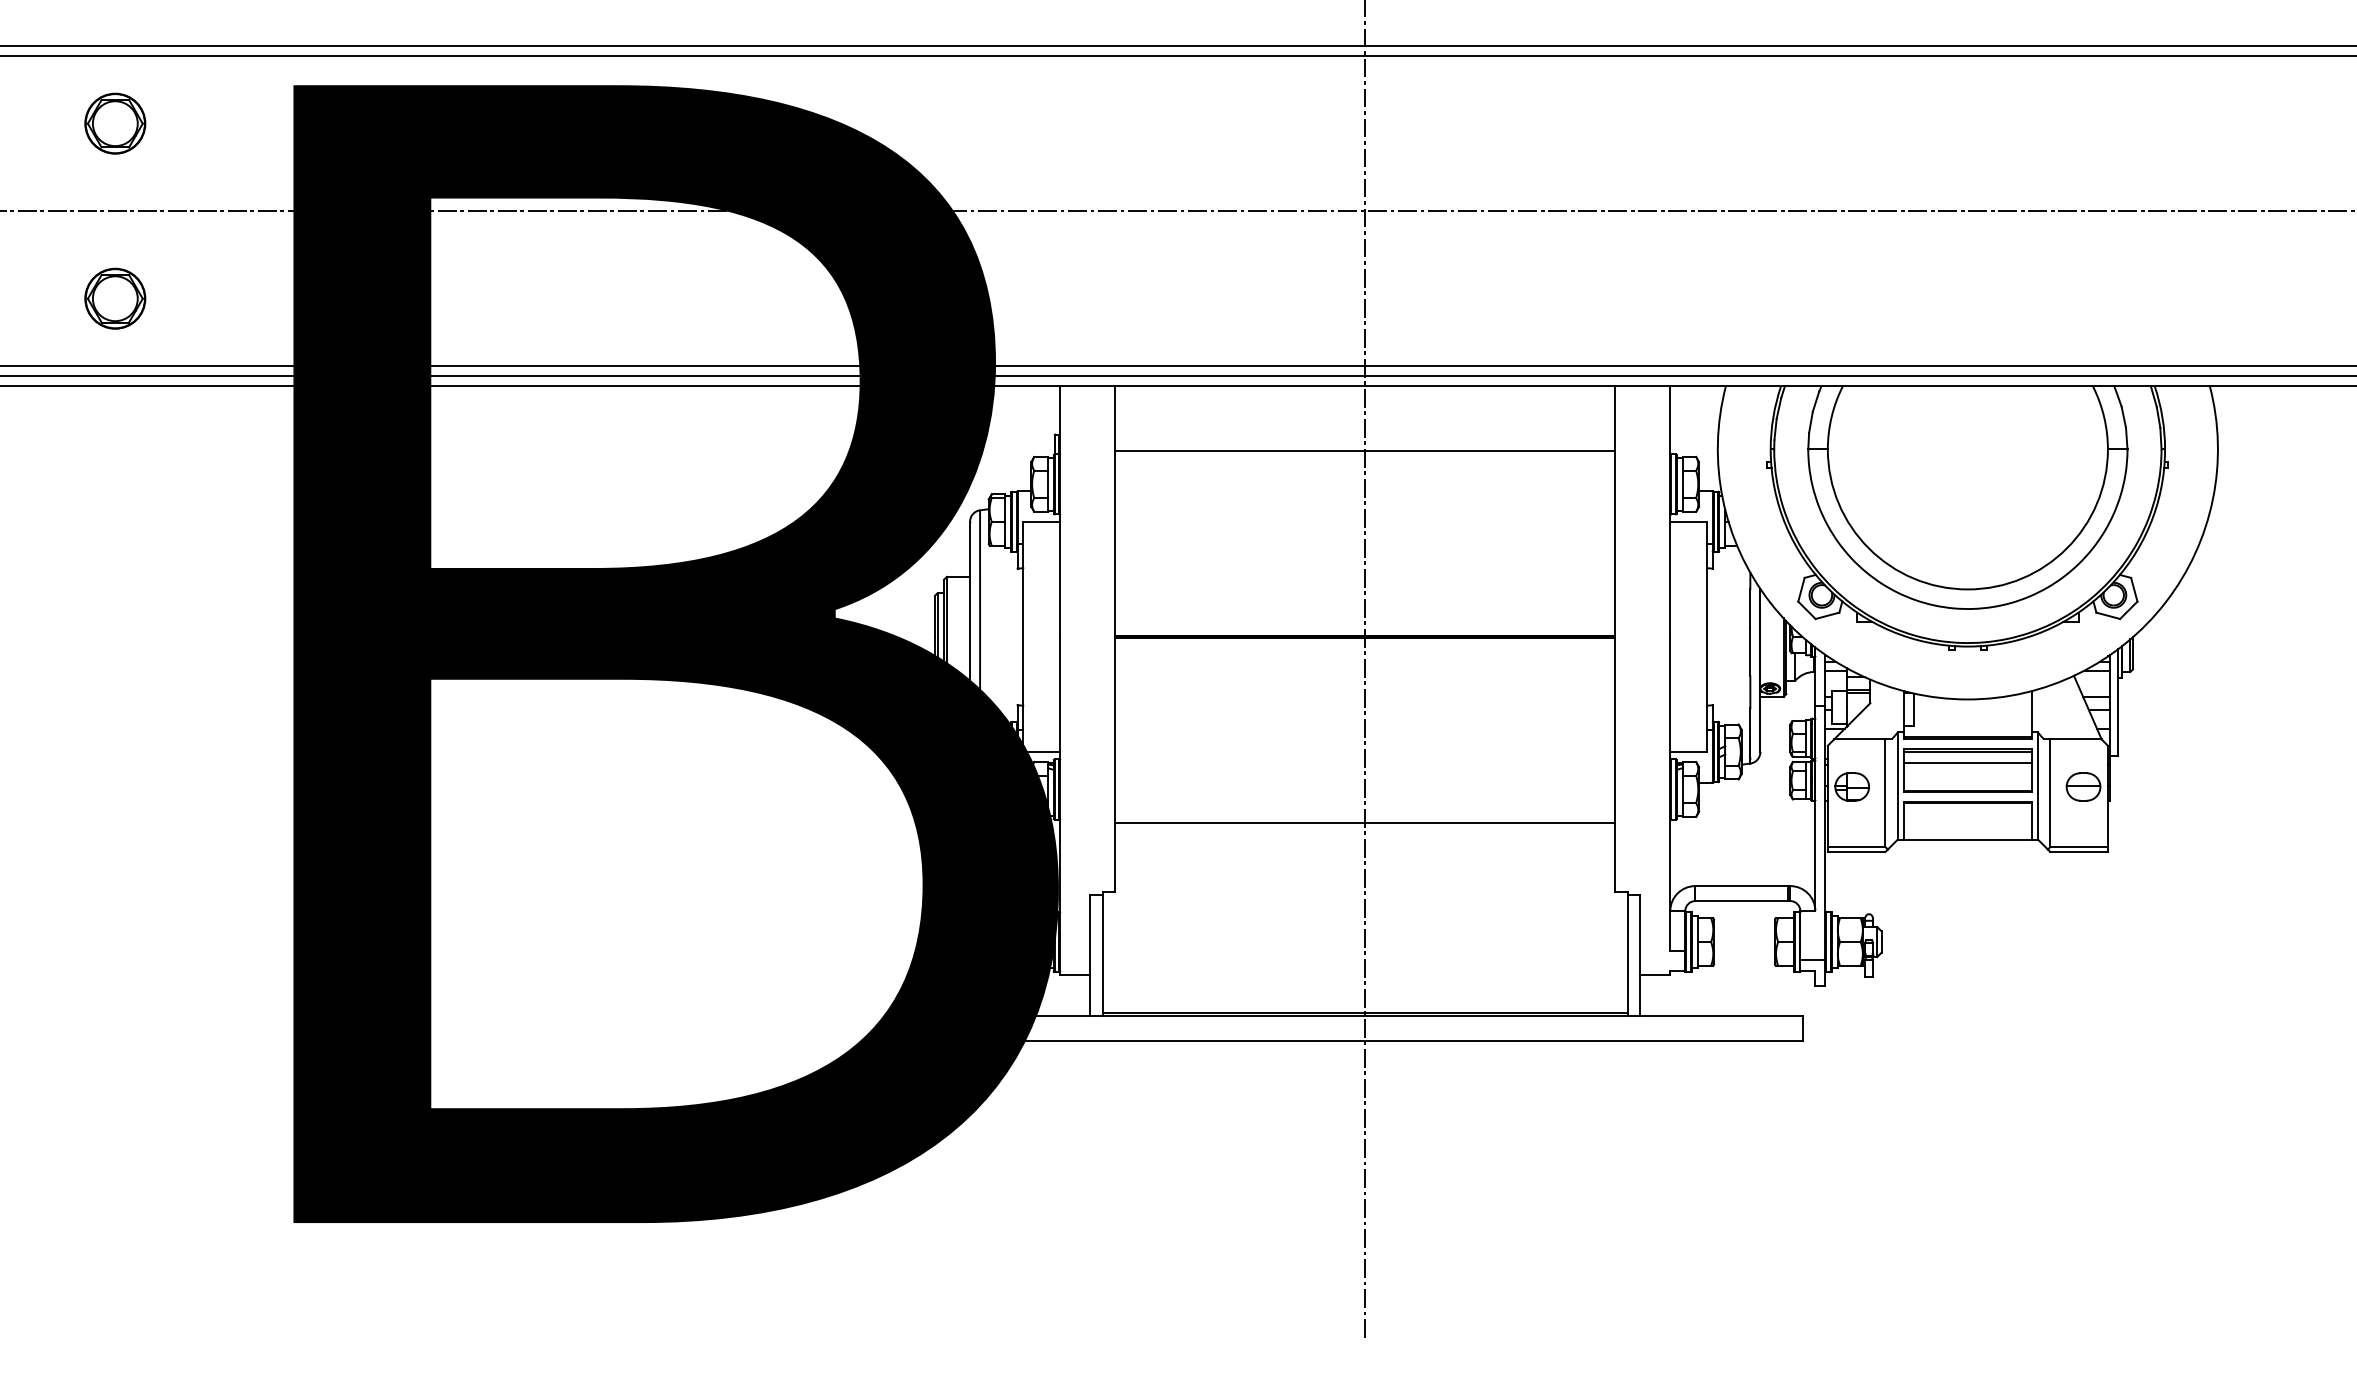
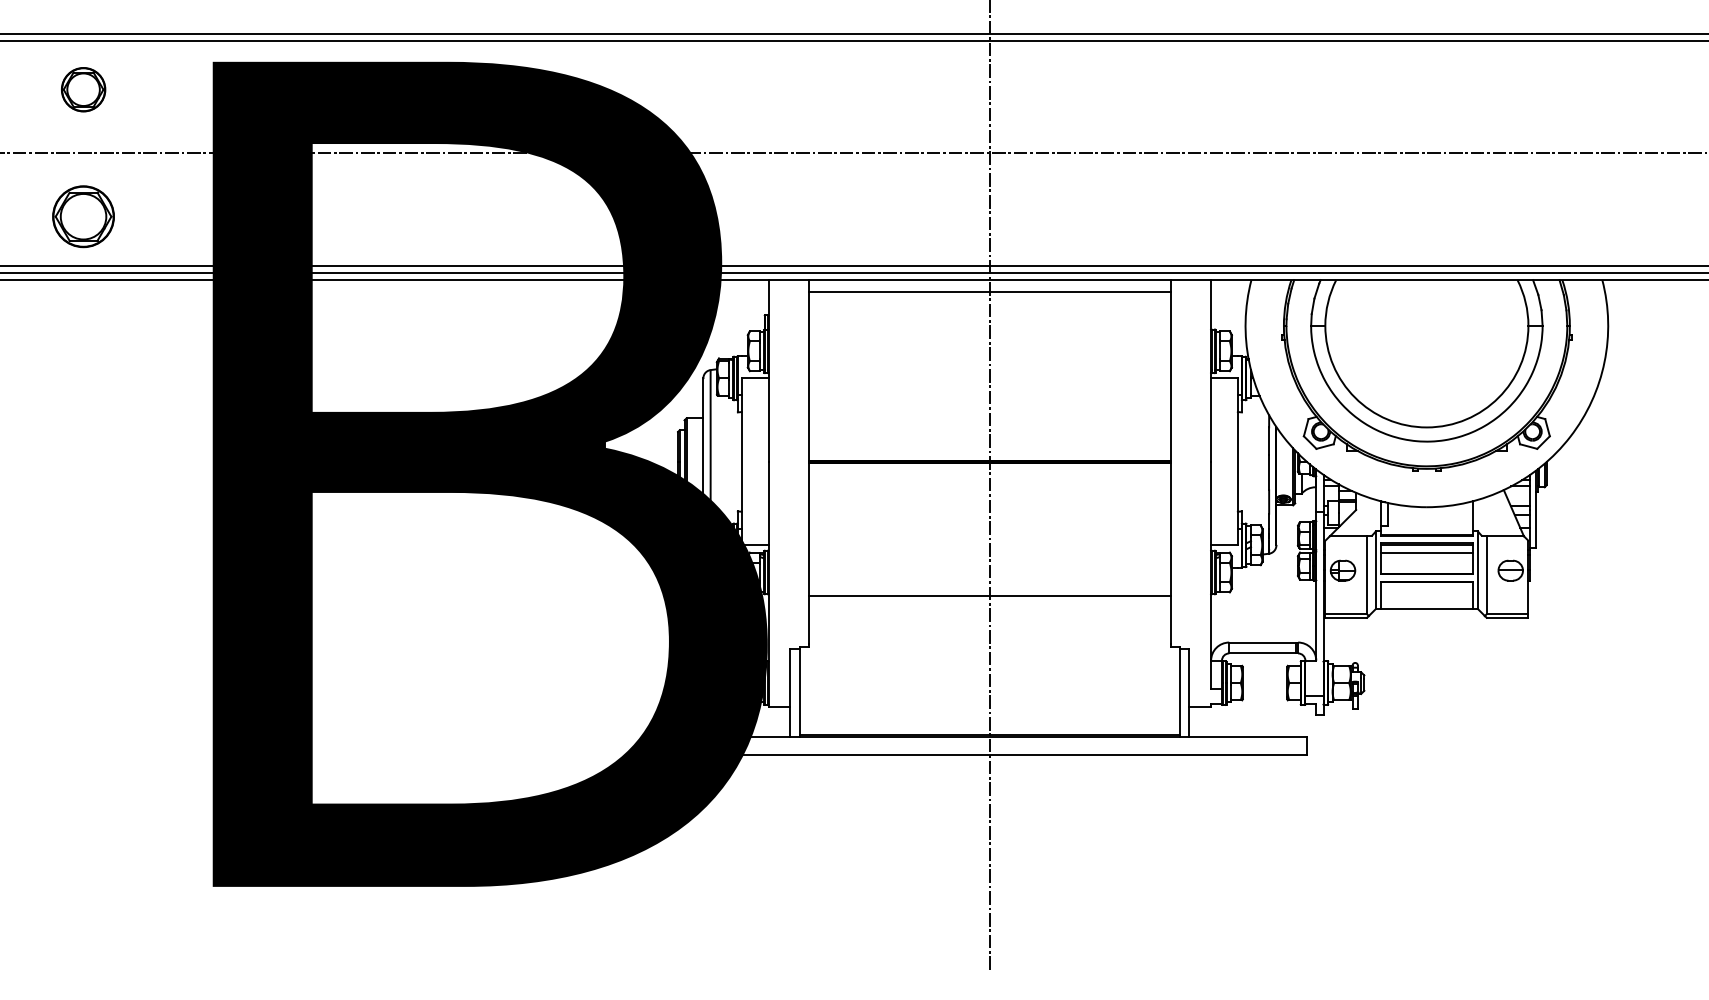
part: (115, 298) -> (83, 216), size x1.4
line: (1365, 451) -> (990, 291), moved

